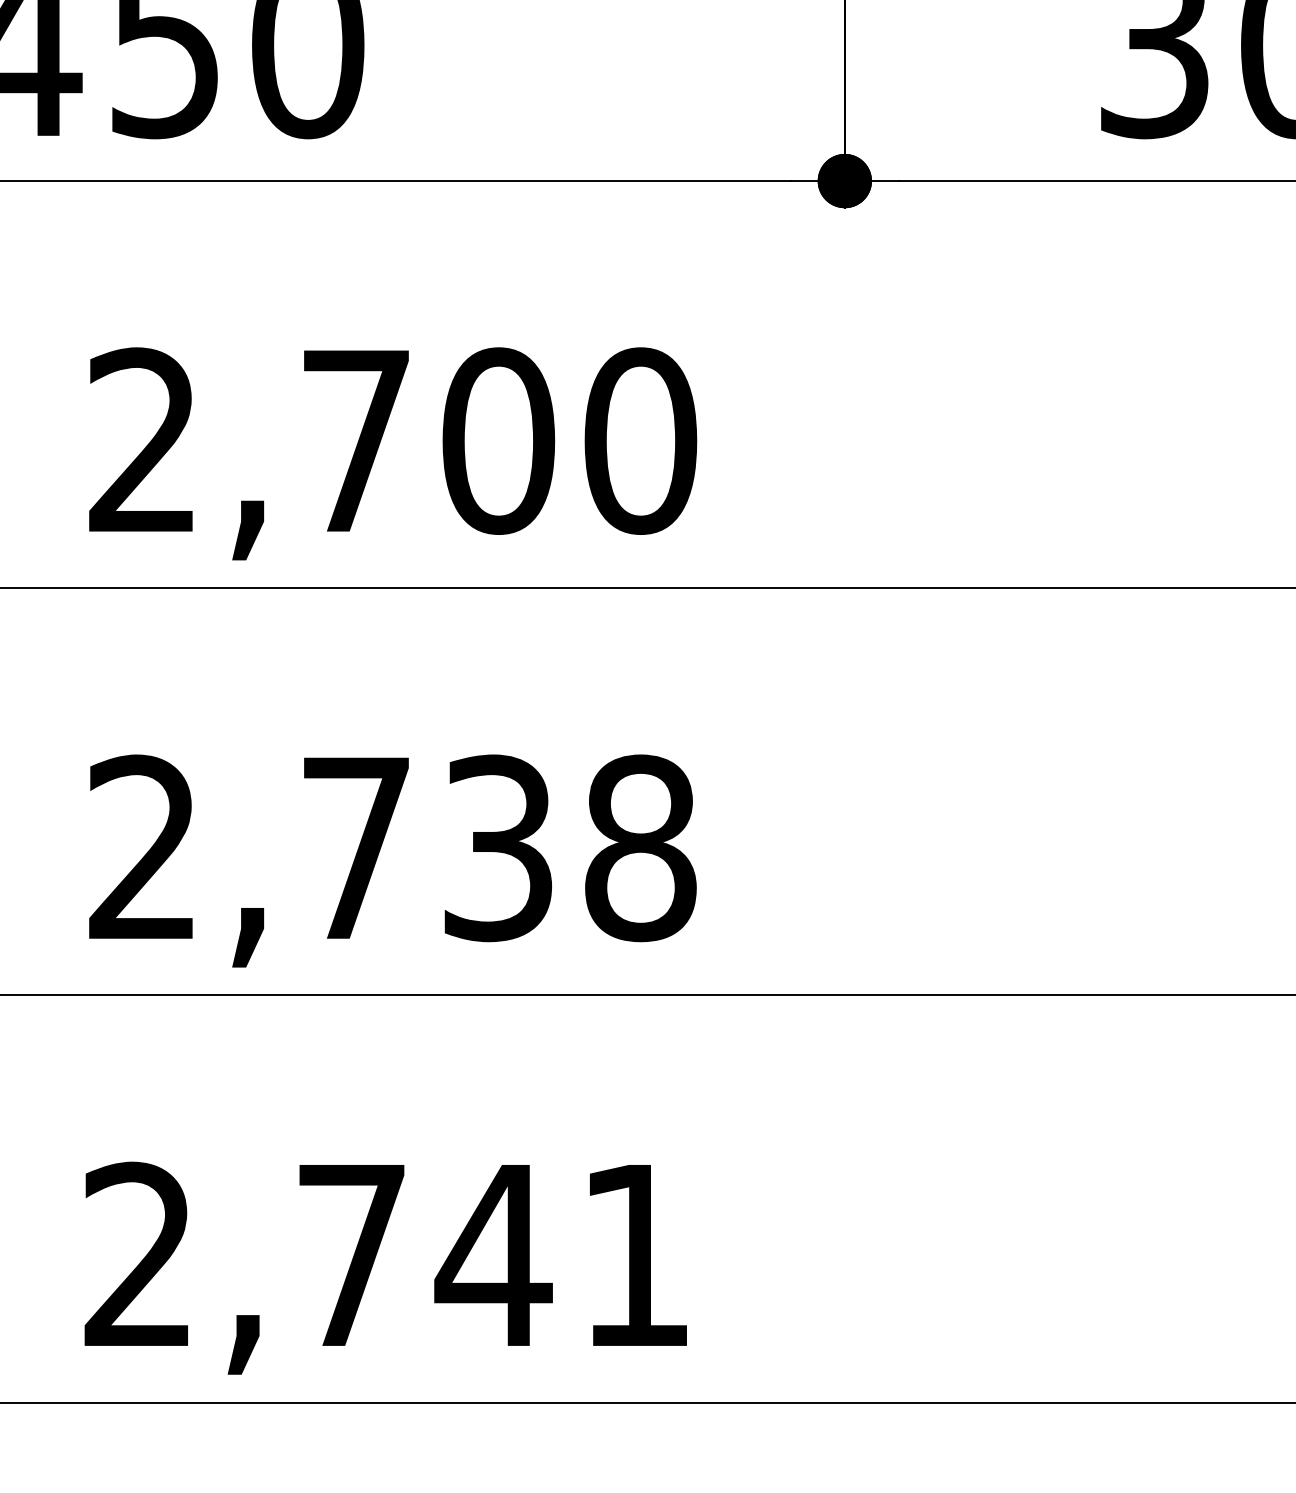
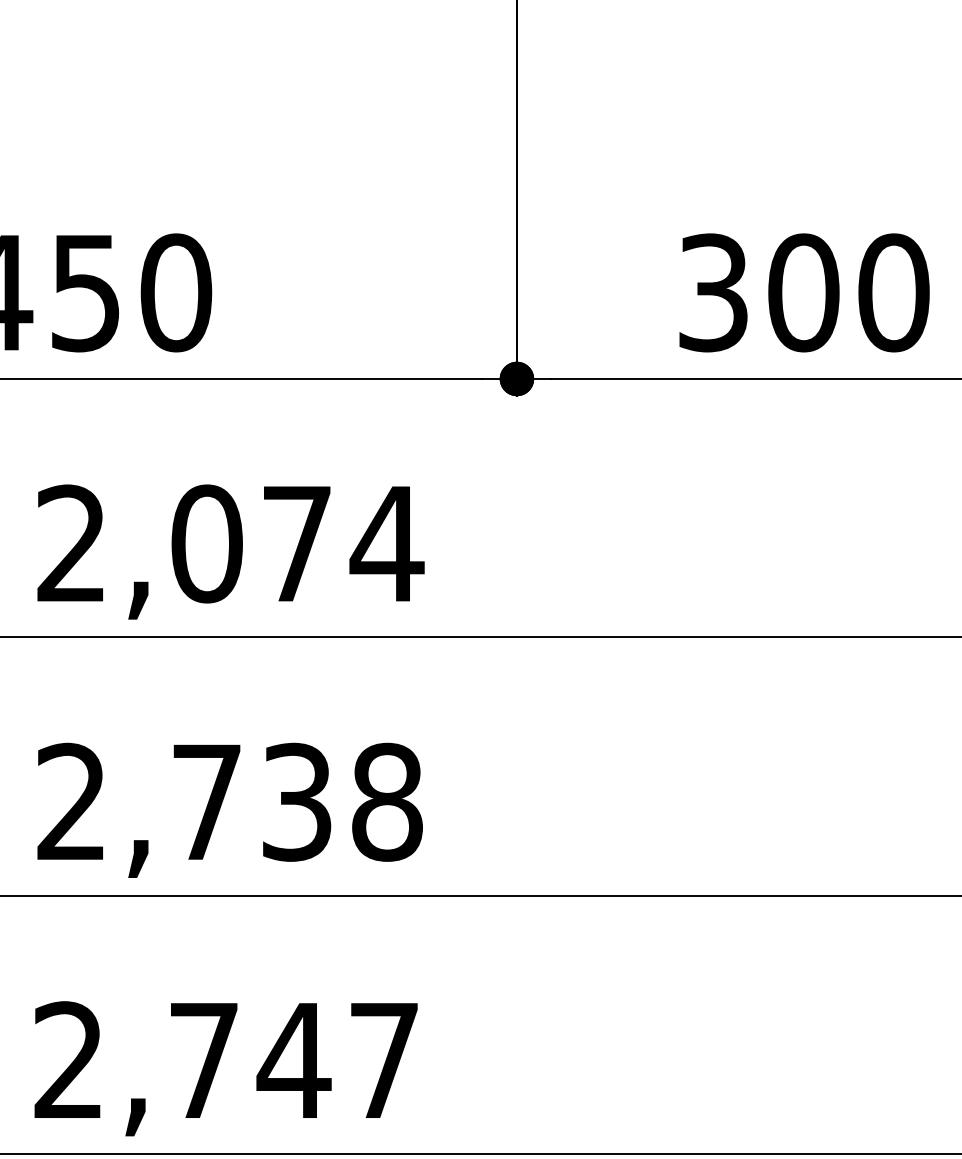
text: (498, 440) -> (297, 543), 2,700 -> 2,074
text: (636, 1255) -> (384, 1060), 2,741 -> 2,747

